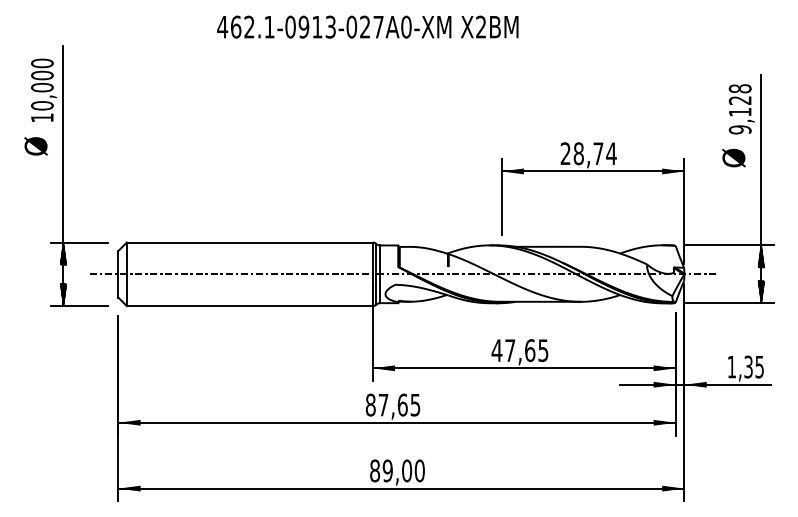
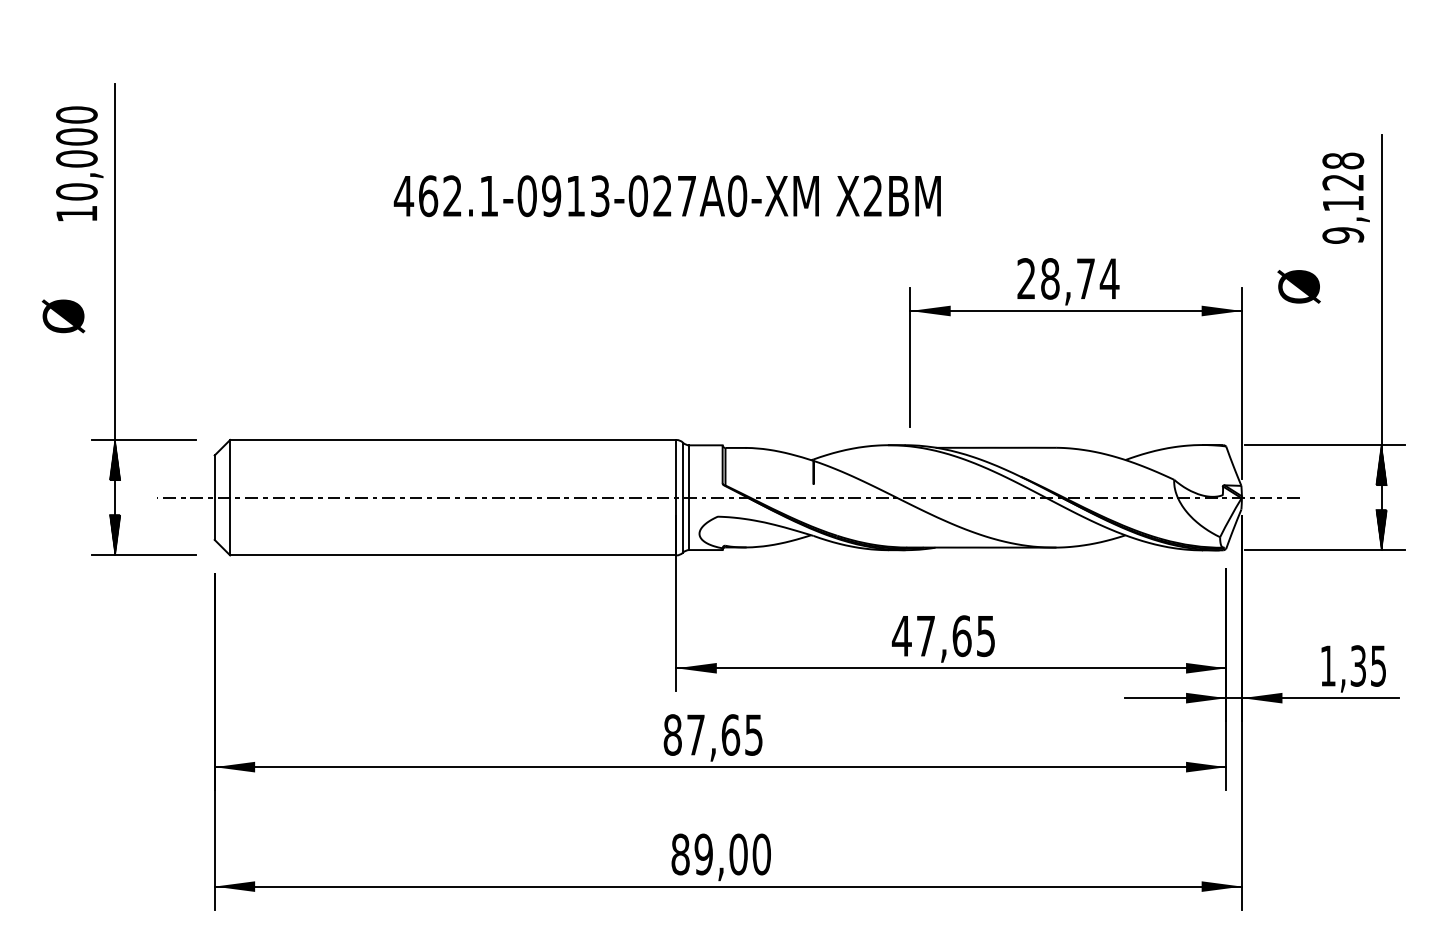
text: (367, 26) -> (666, 194), moved
text: (35, 146) -> (62, 316), moved
text: (733, 157) -> (1298, 285), moved

